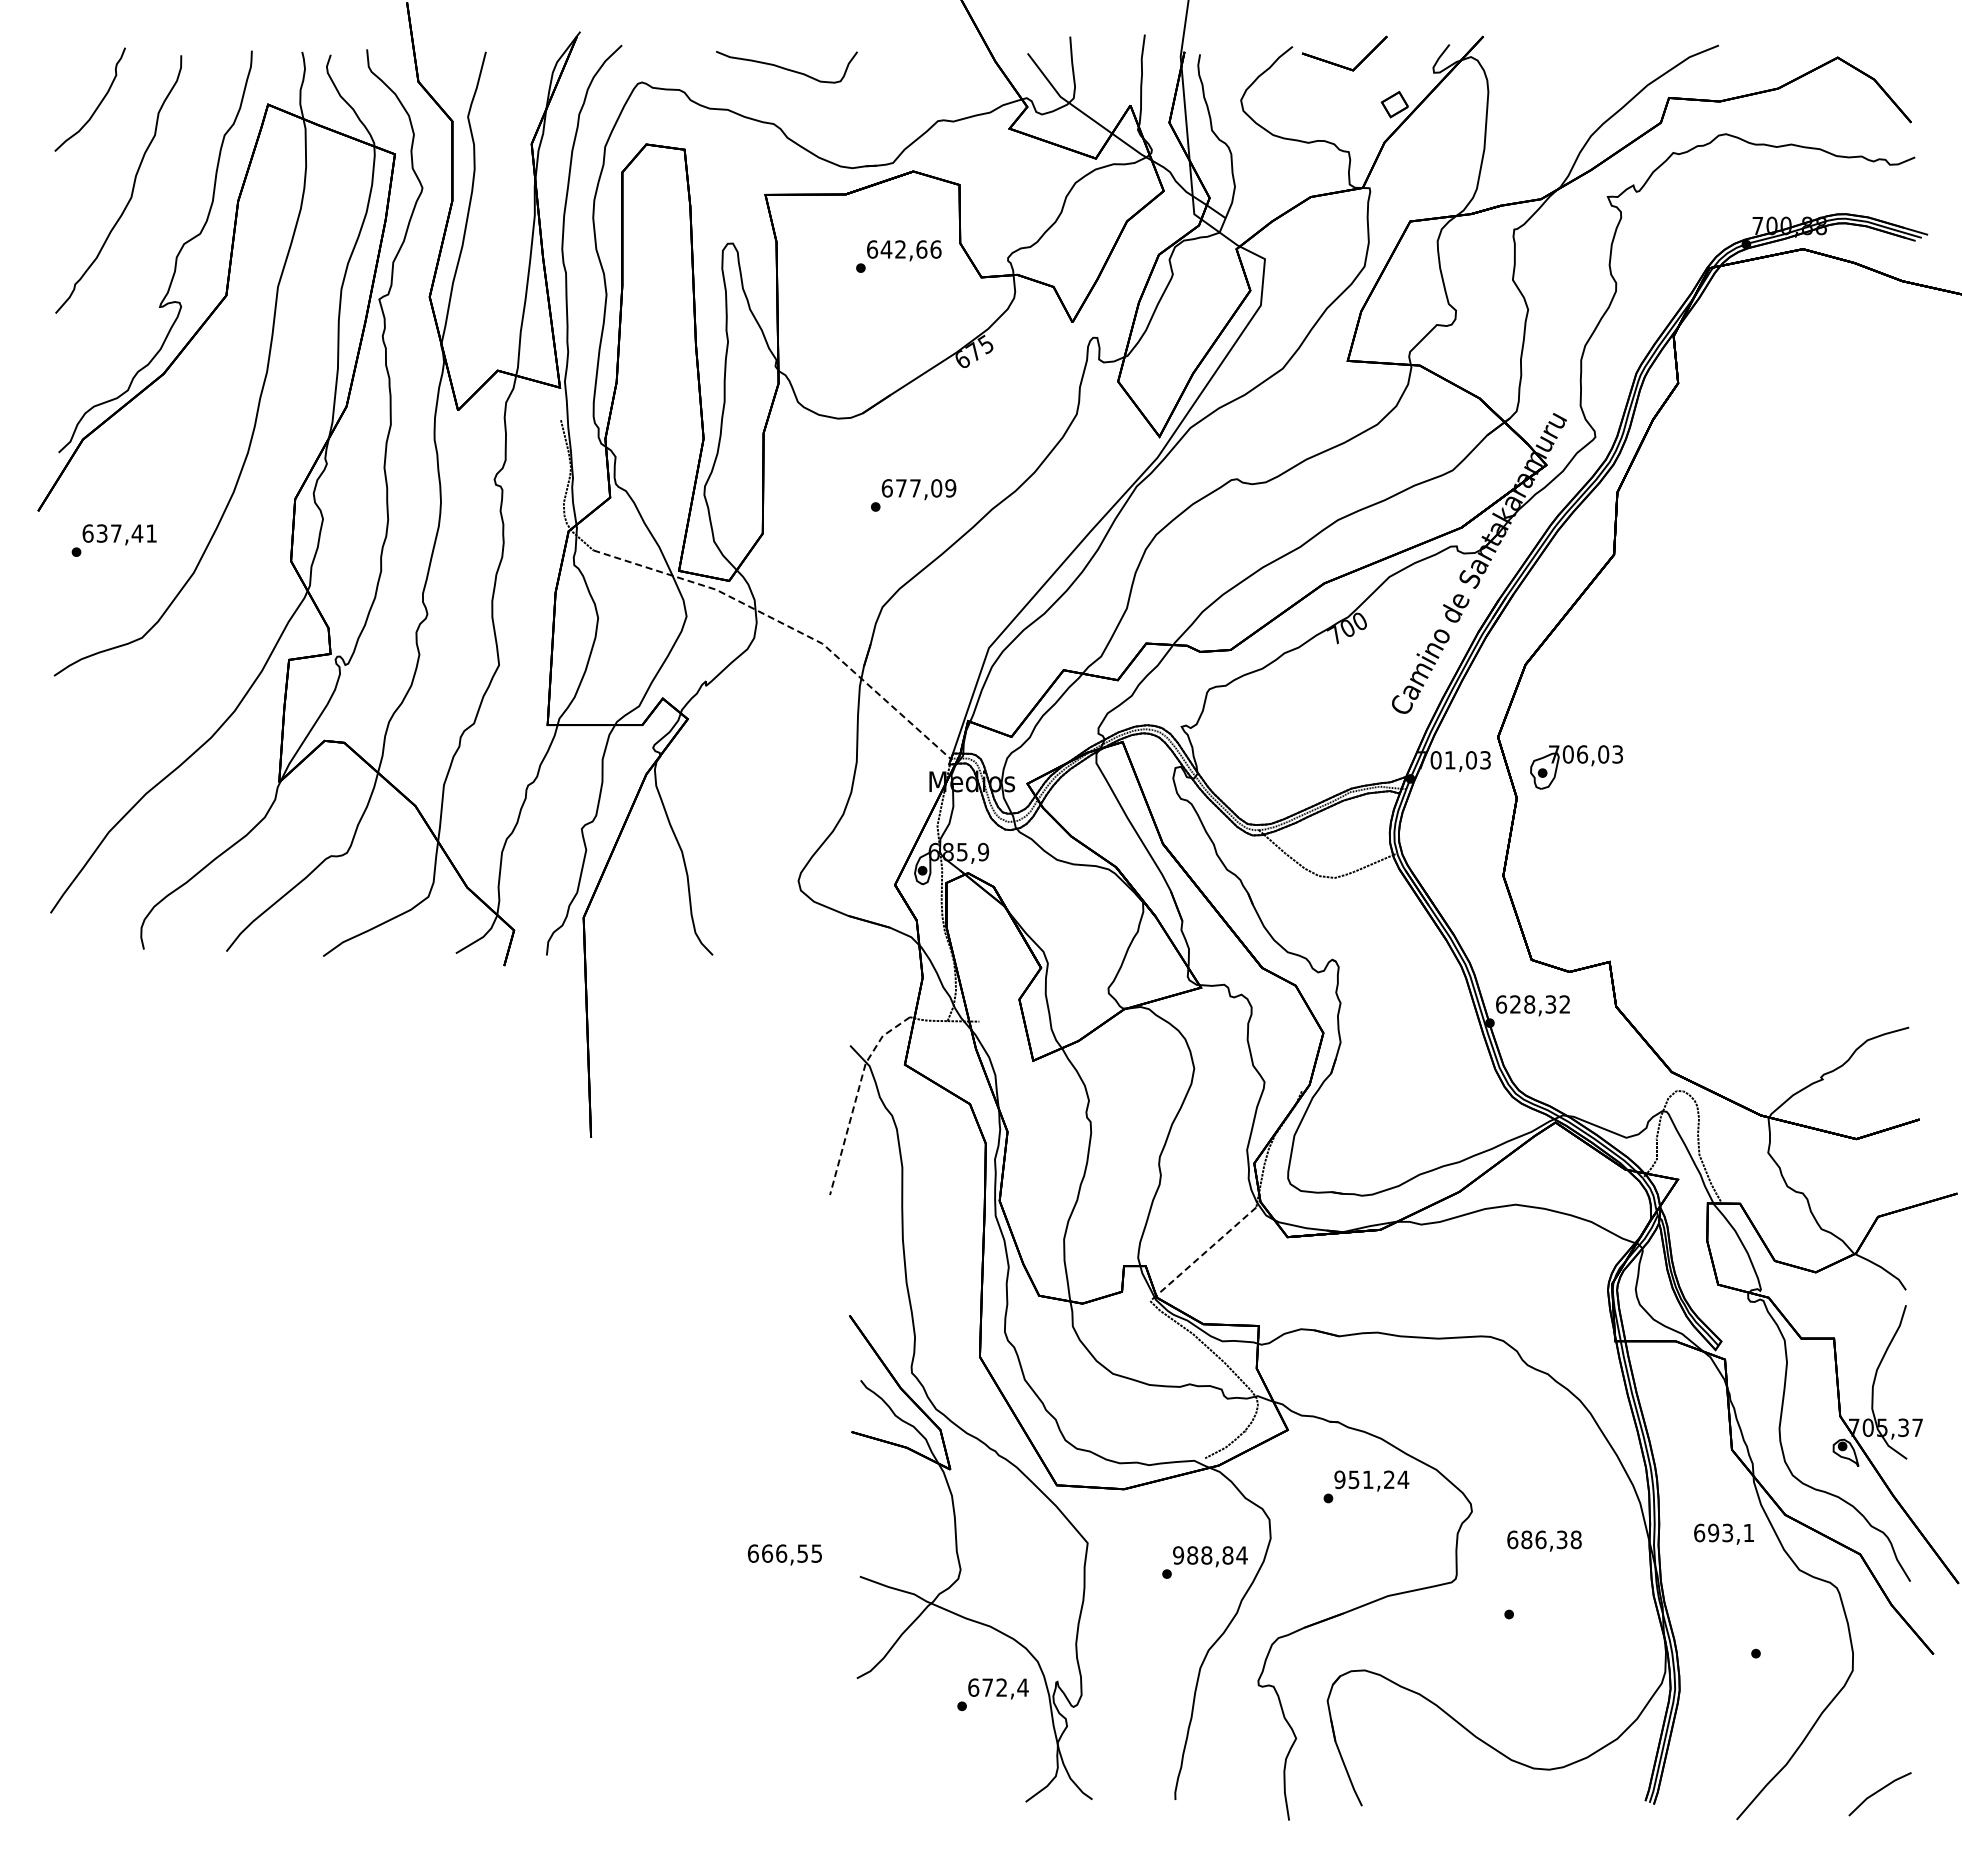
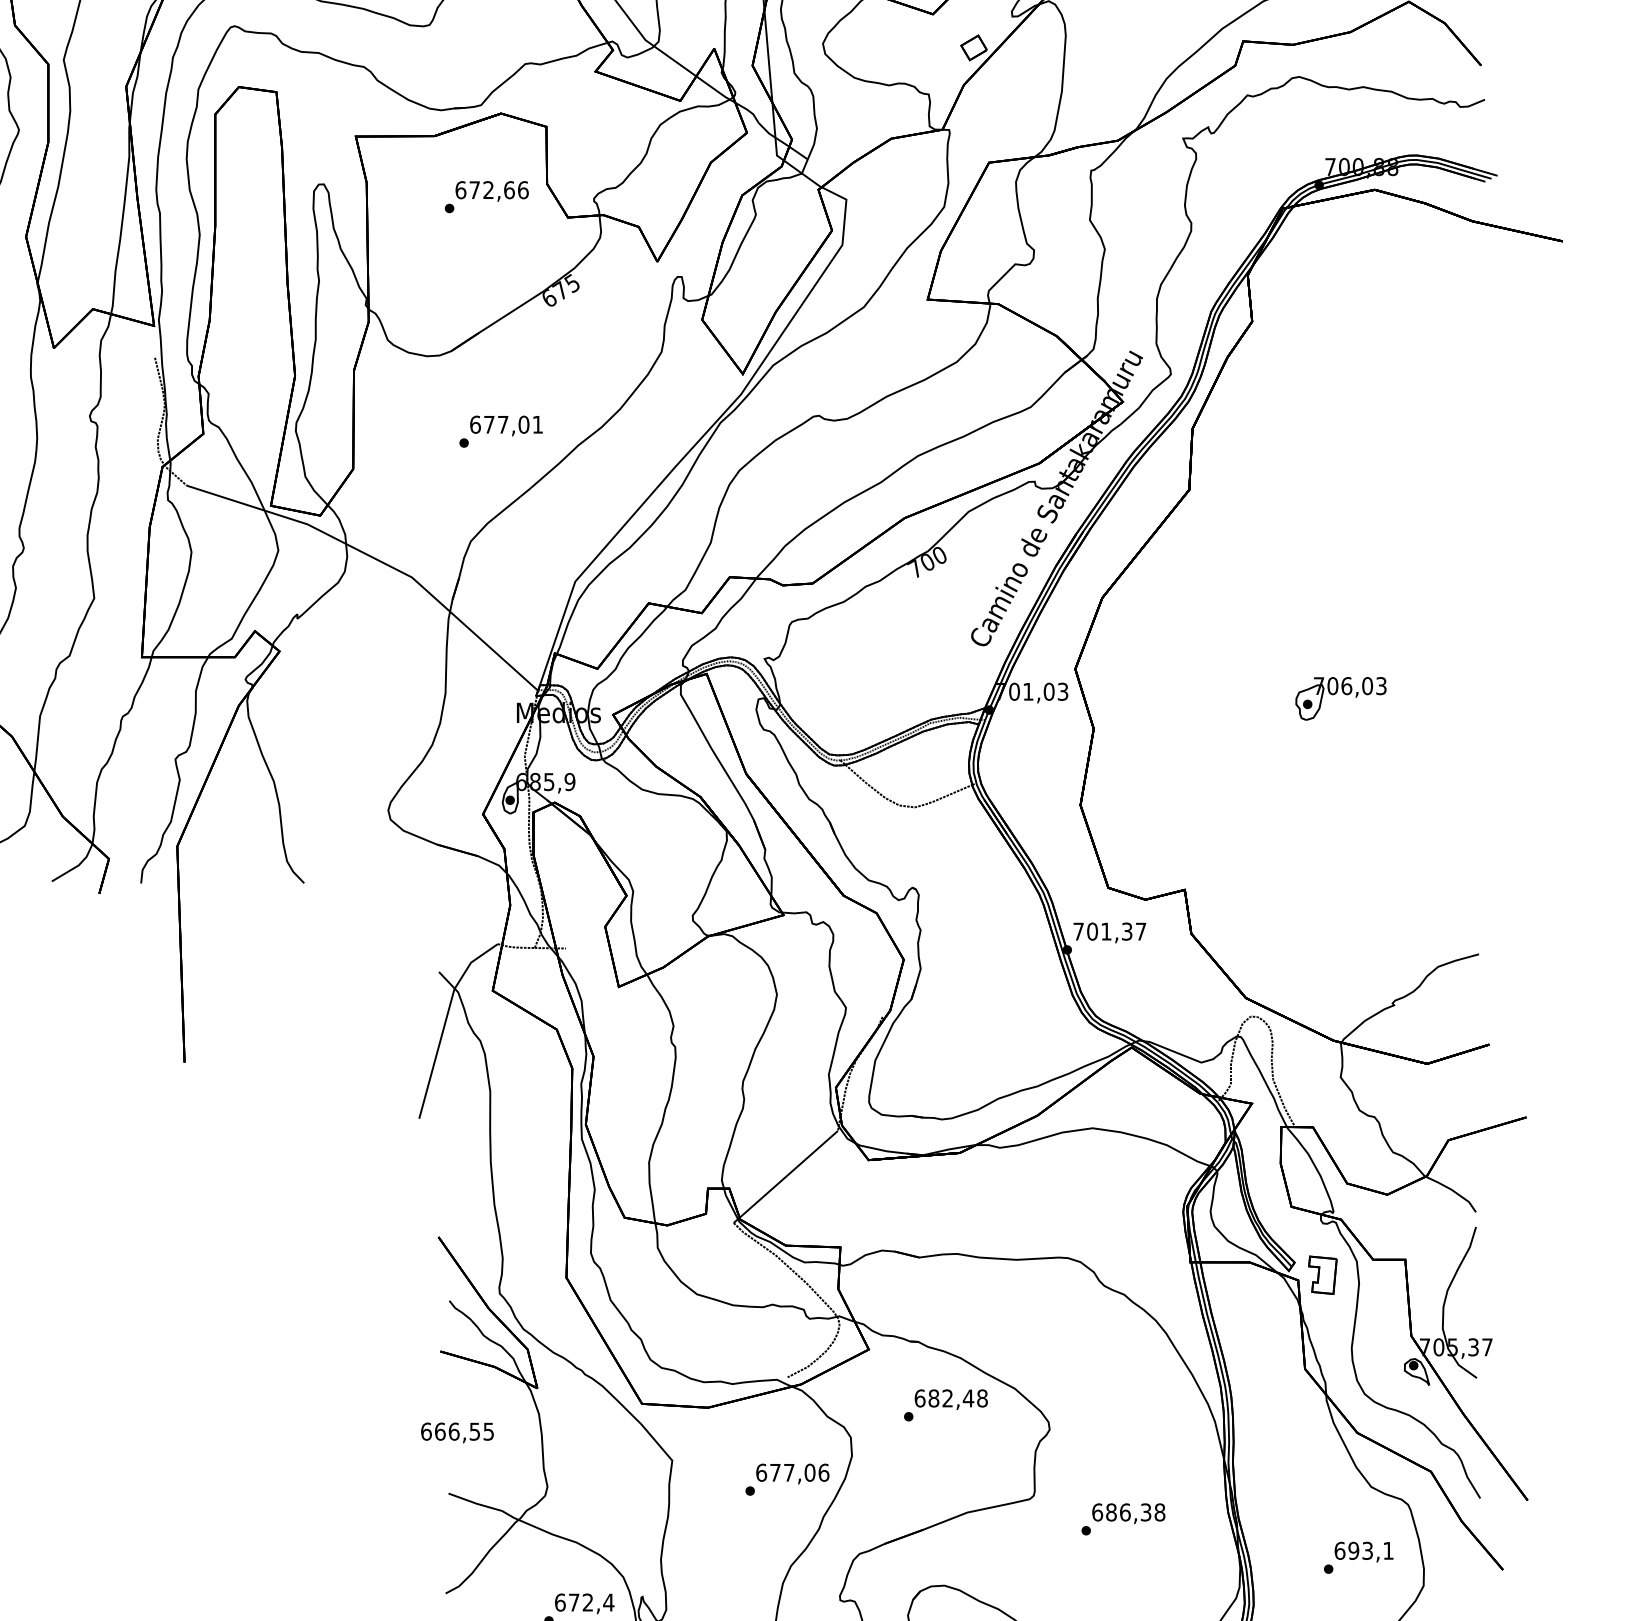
text: (886, 249) -> (474, 190), 642,66 -> 672,66
text: (950, 488) -> (537, 424), 677,09 -> 677,01
line: (788, 626) -> (378, 560), dashed -> solid
part: (1576, 767) -> (1340, 698), moved
text: (1533, 1004) -> (1110, 931), 628,32 -> 701,37
line: (856, 1095) -> (445, 1021), dashed -> solid
line: (1203, 1254) -> (786, 1177), dashed -> solid
part: (1750, 1354) -> (1323, 1275), added
text: (1371, 1479) -> (951, 1398), 951,24 -> 682,48
text: (1723, 1533) -> (1363, 1551), moved
text: (1544, 1540) -> (1128, 1513), moved
text: (784, 1554) -> (457, 1432), moved
text: (1210, 1555) -> (792, 1472), 988,84 -> 677,06

